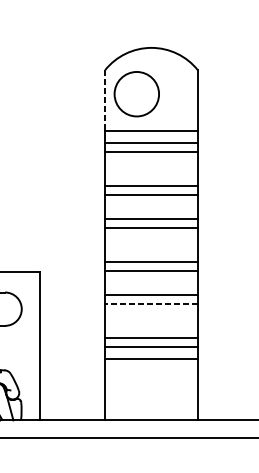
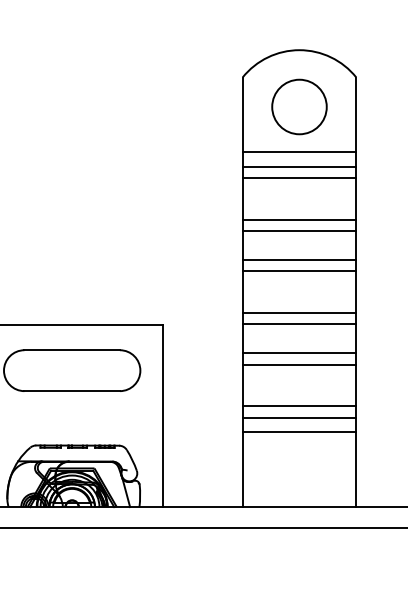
circle: (136, 93) -> (299, 106), moved
line: (105, 101) -> (242, 115), dashed -> solid
line: (151, 304) -> (299, 364), dashed -> solid

